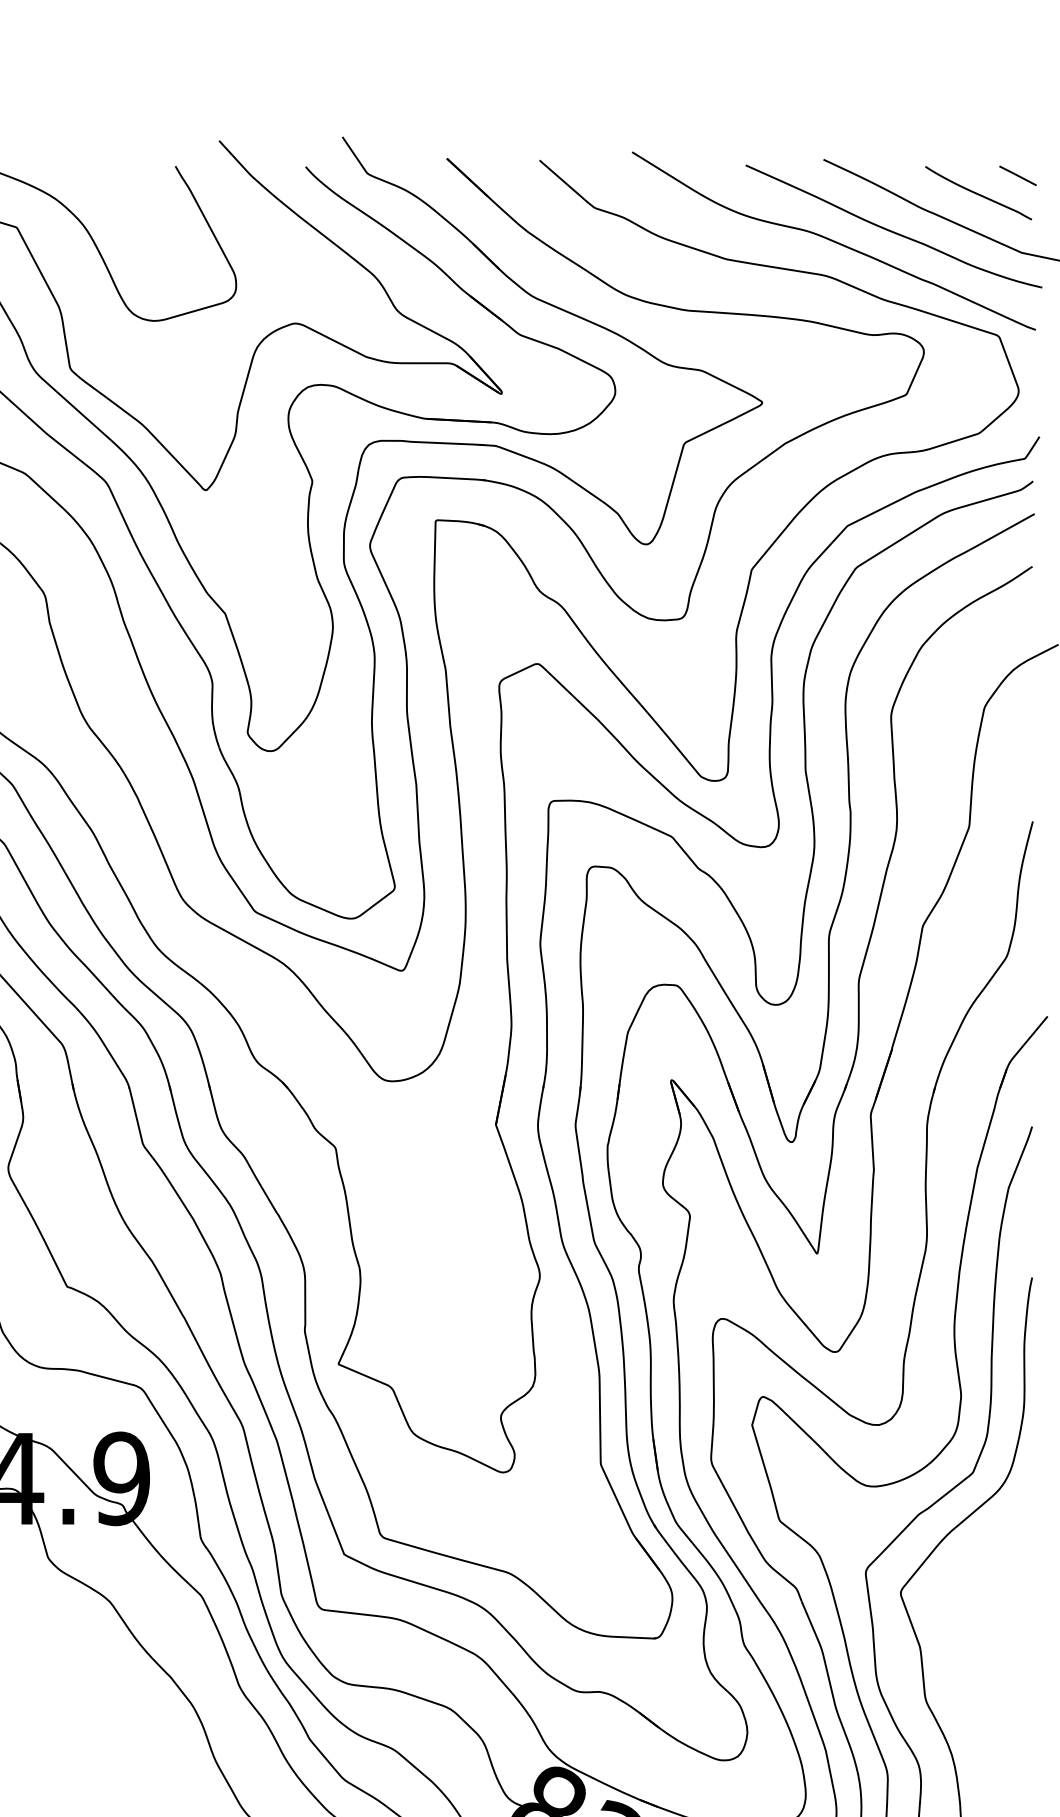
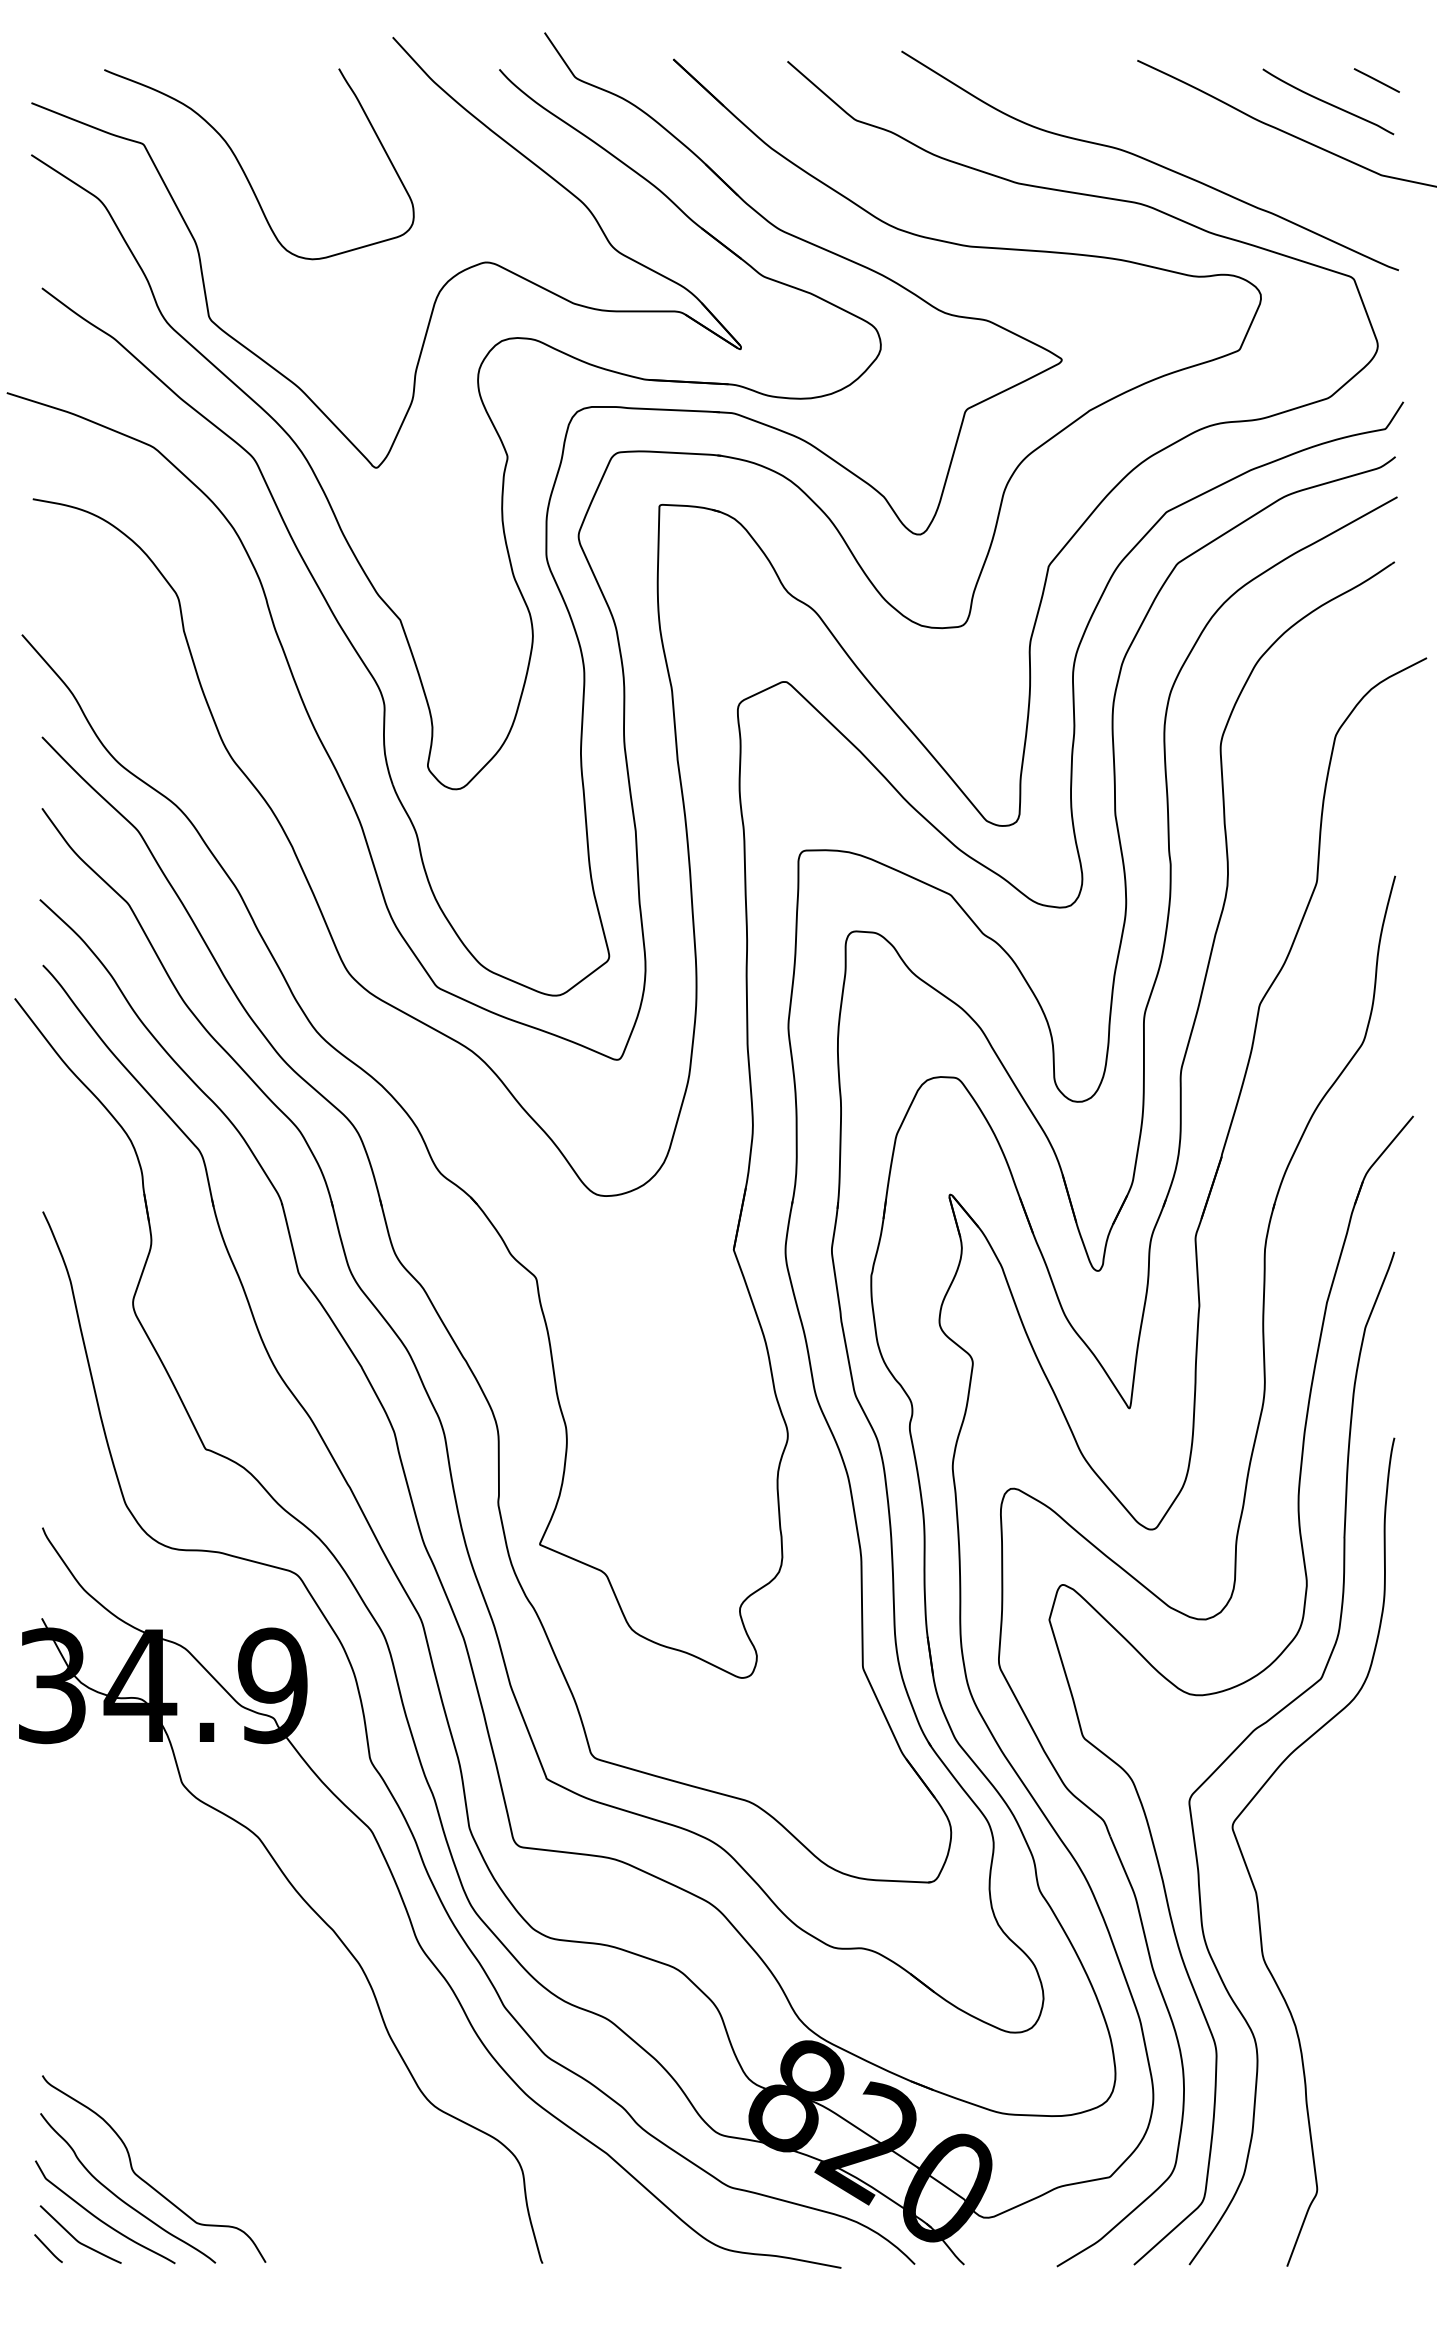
curve: (891, 230) -> (1220, 147), removed

